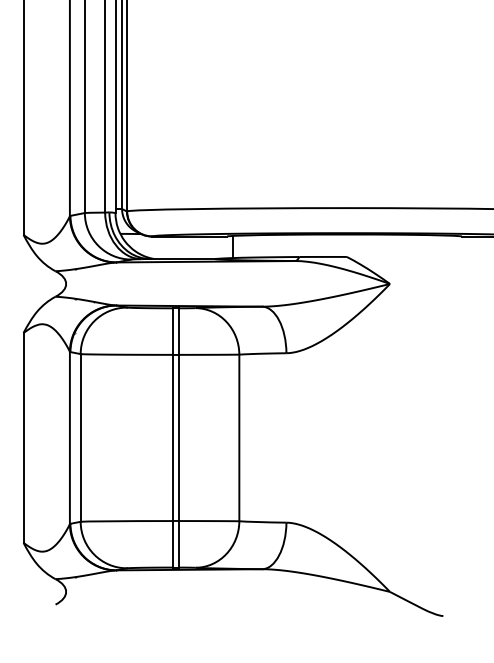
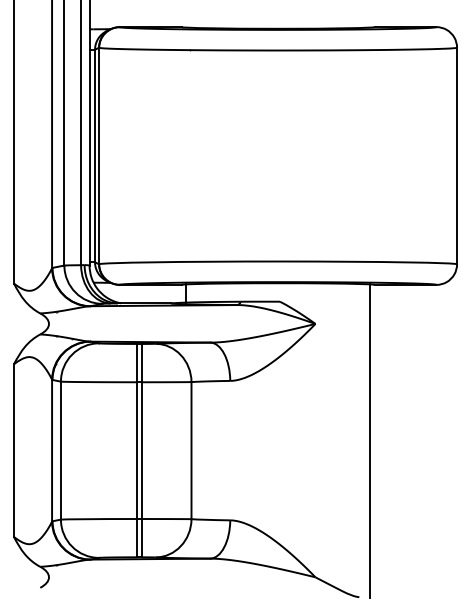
line: (456, 425) -> (370, 440), added

